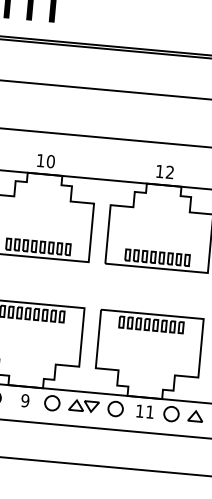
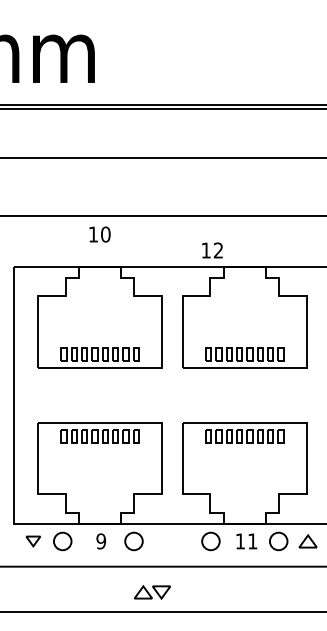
text: (45, 161) -> (99, 234), moved
text: (165, 171) -> (212, 250), moved
part: (84, 406) -> (152, 592), moved

